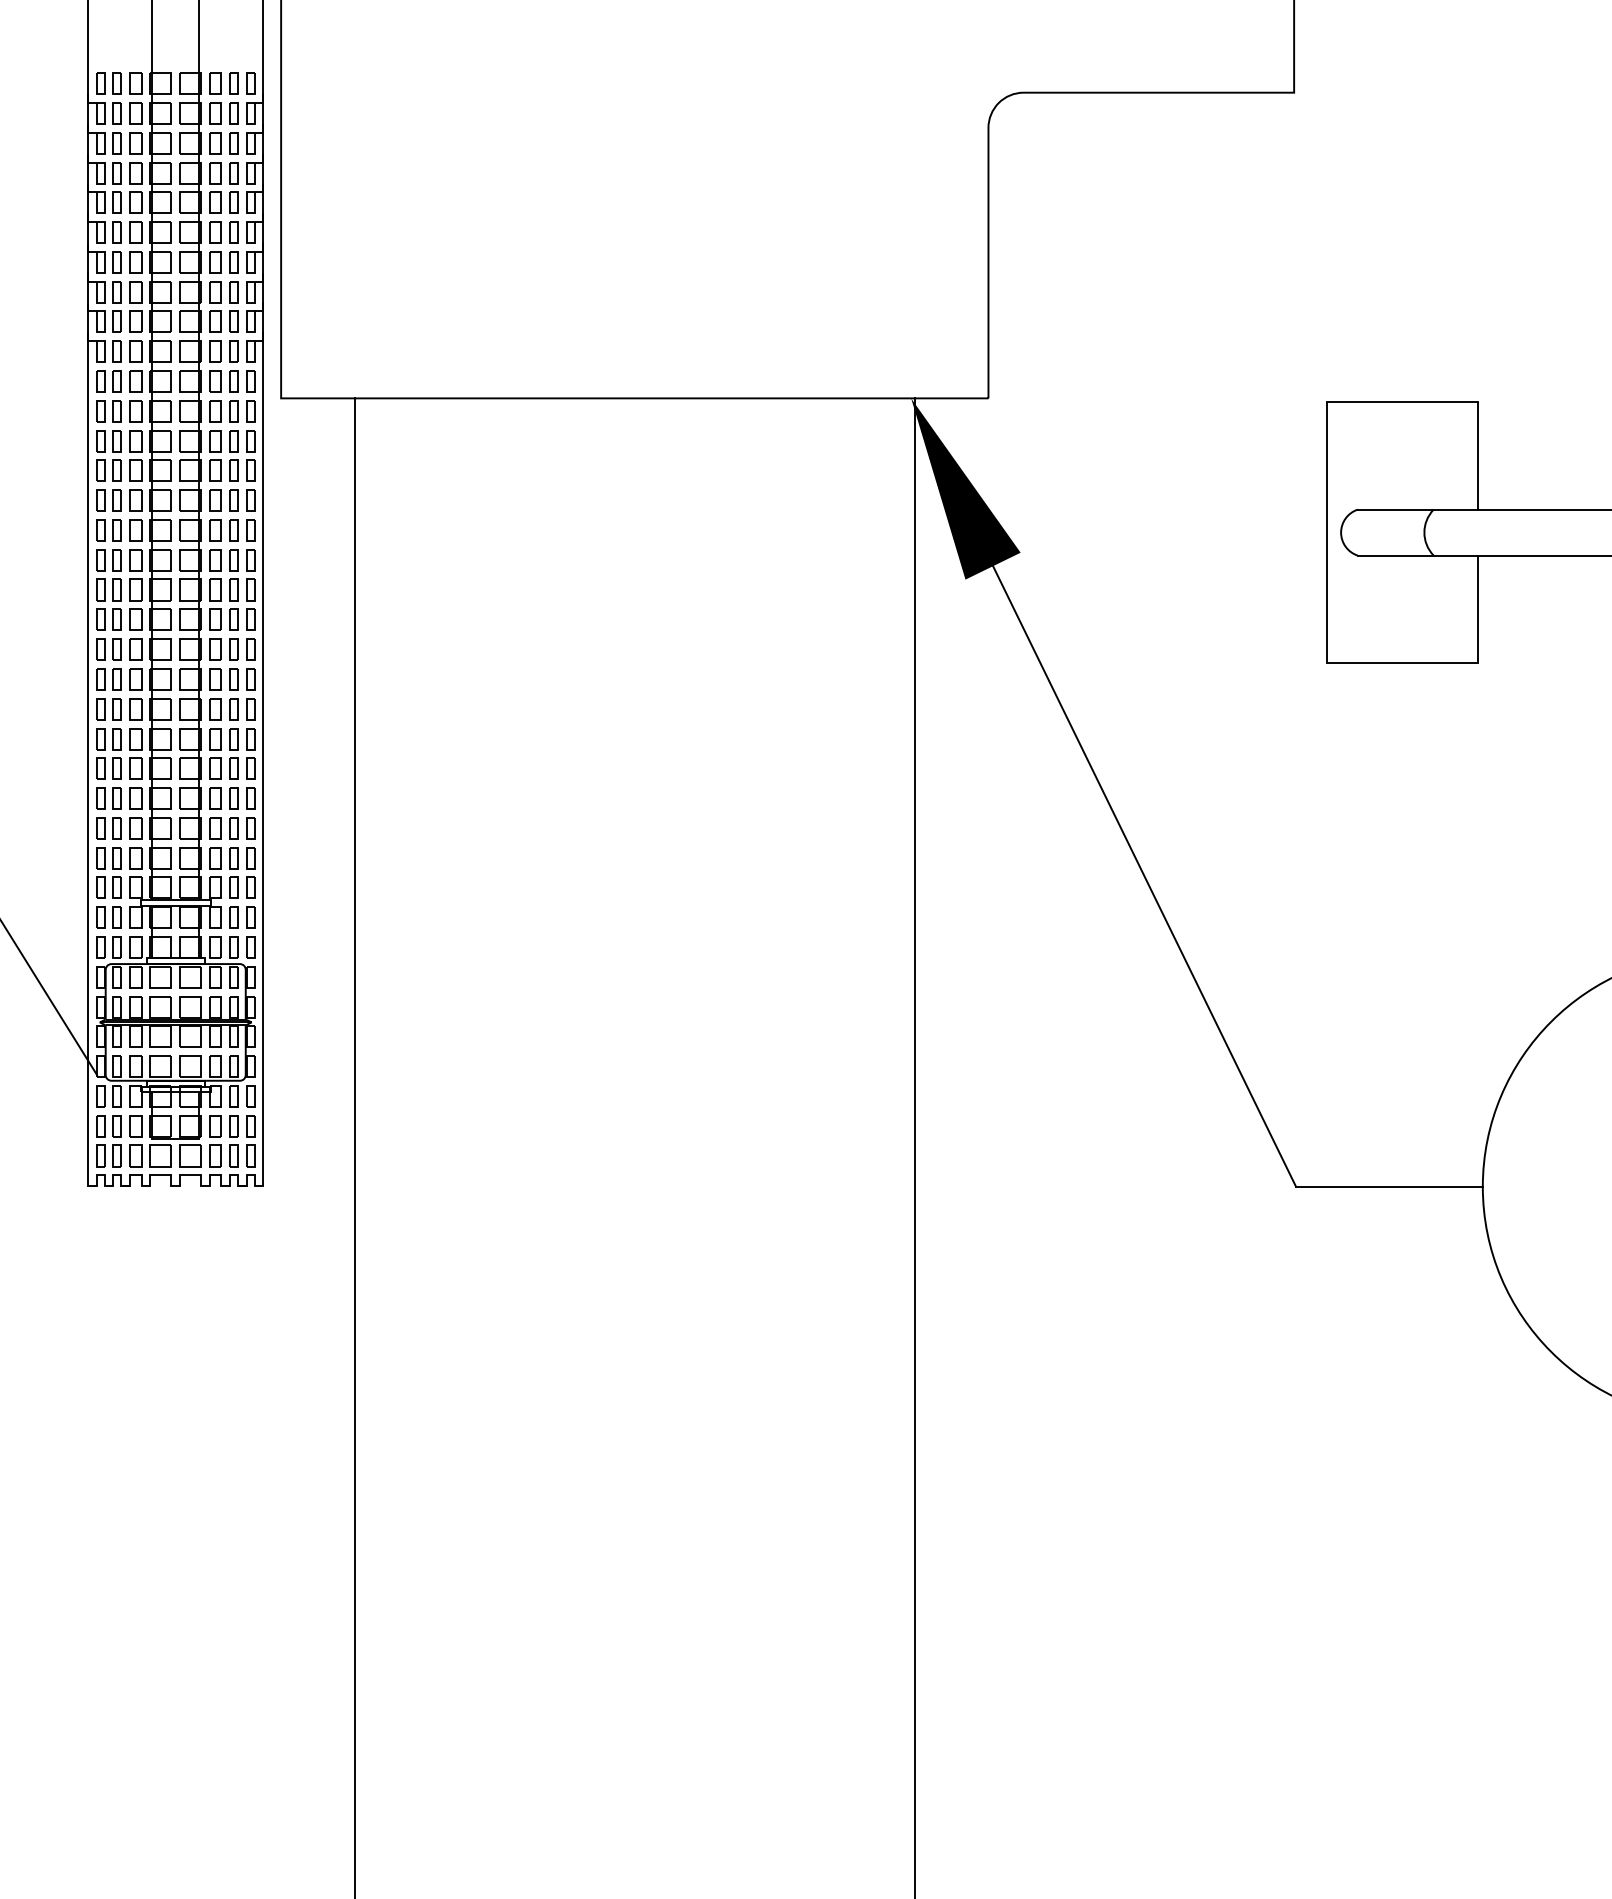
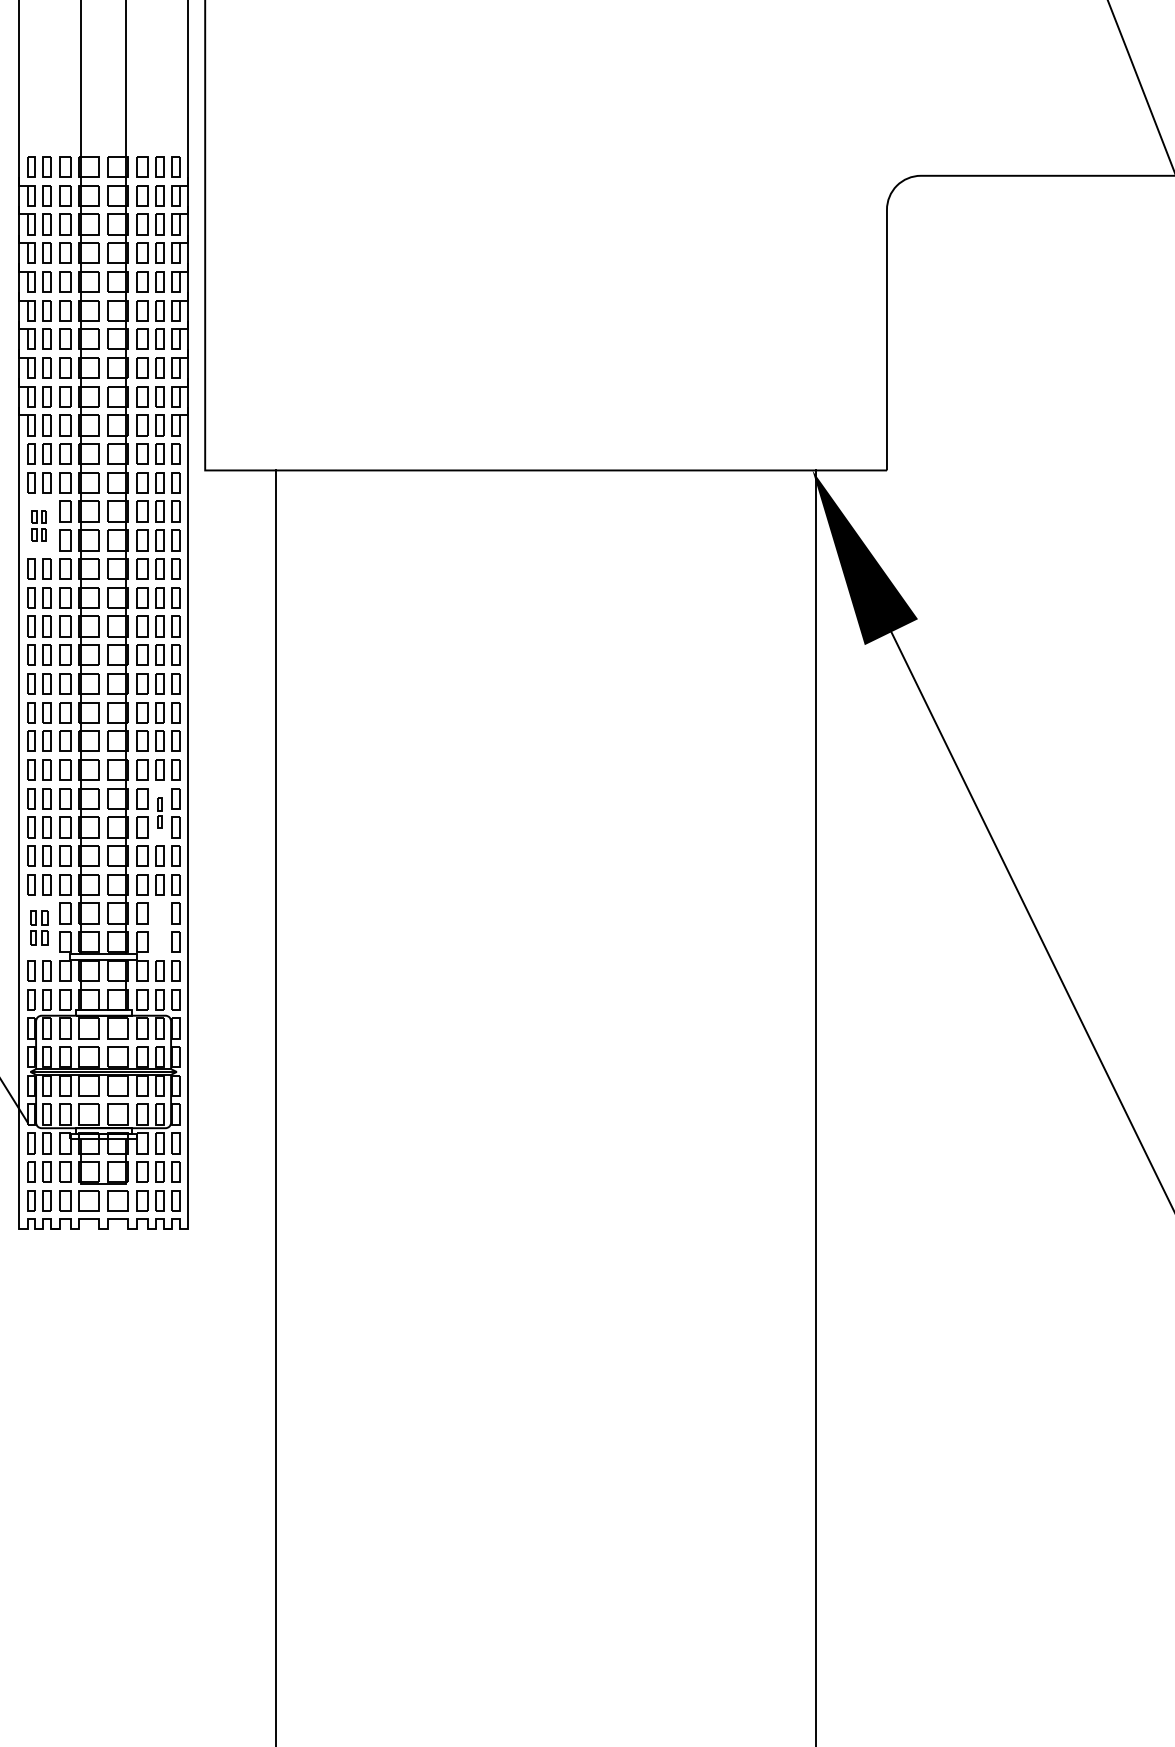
part: (108, 455) -> (38, 525), size x0.6
part: (233, 753) -> (159, 812), size x0.6
part: (108, 872) -> (38, 927), size x0.7
part: (233, 872) -> (159, 927), removed

